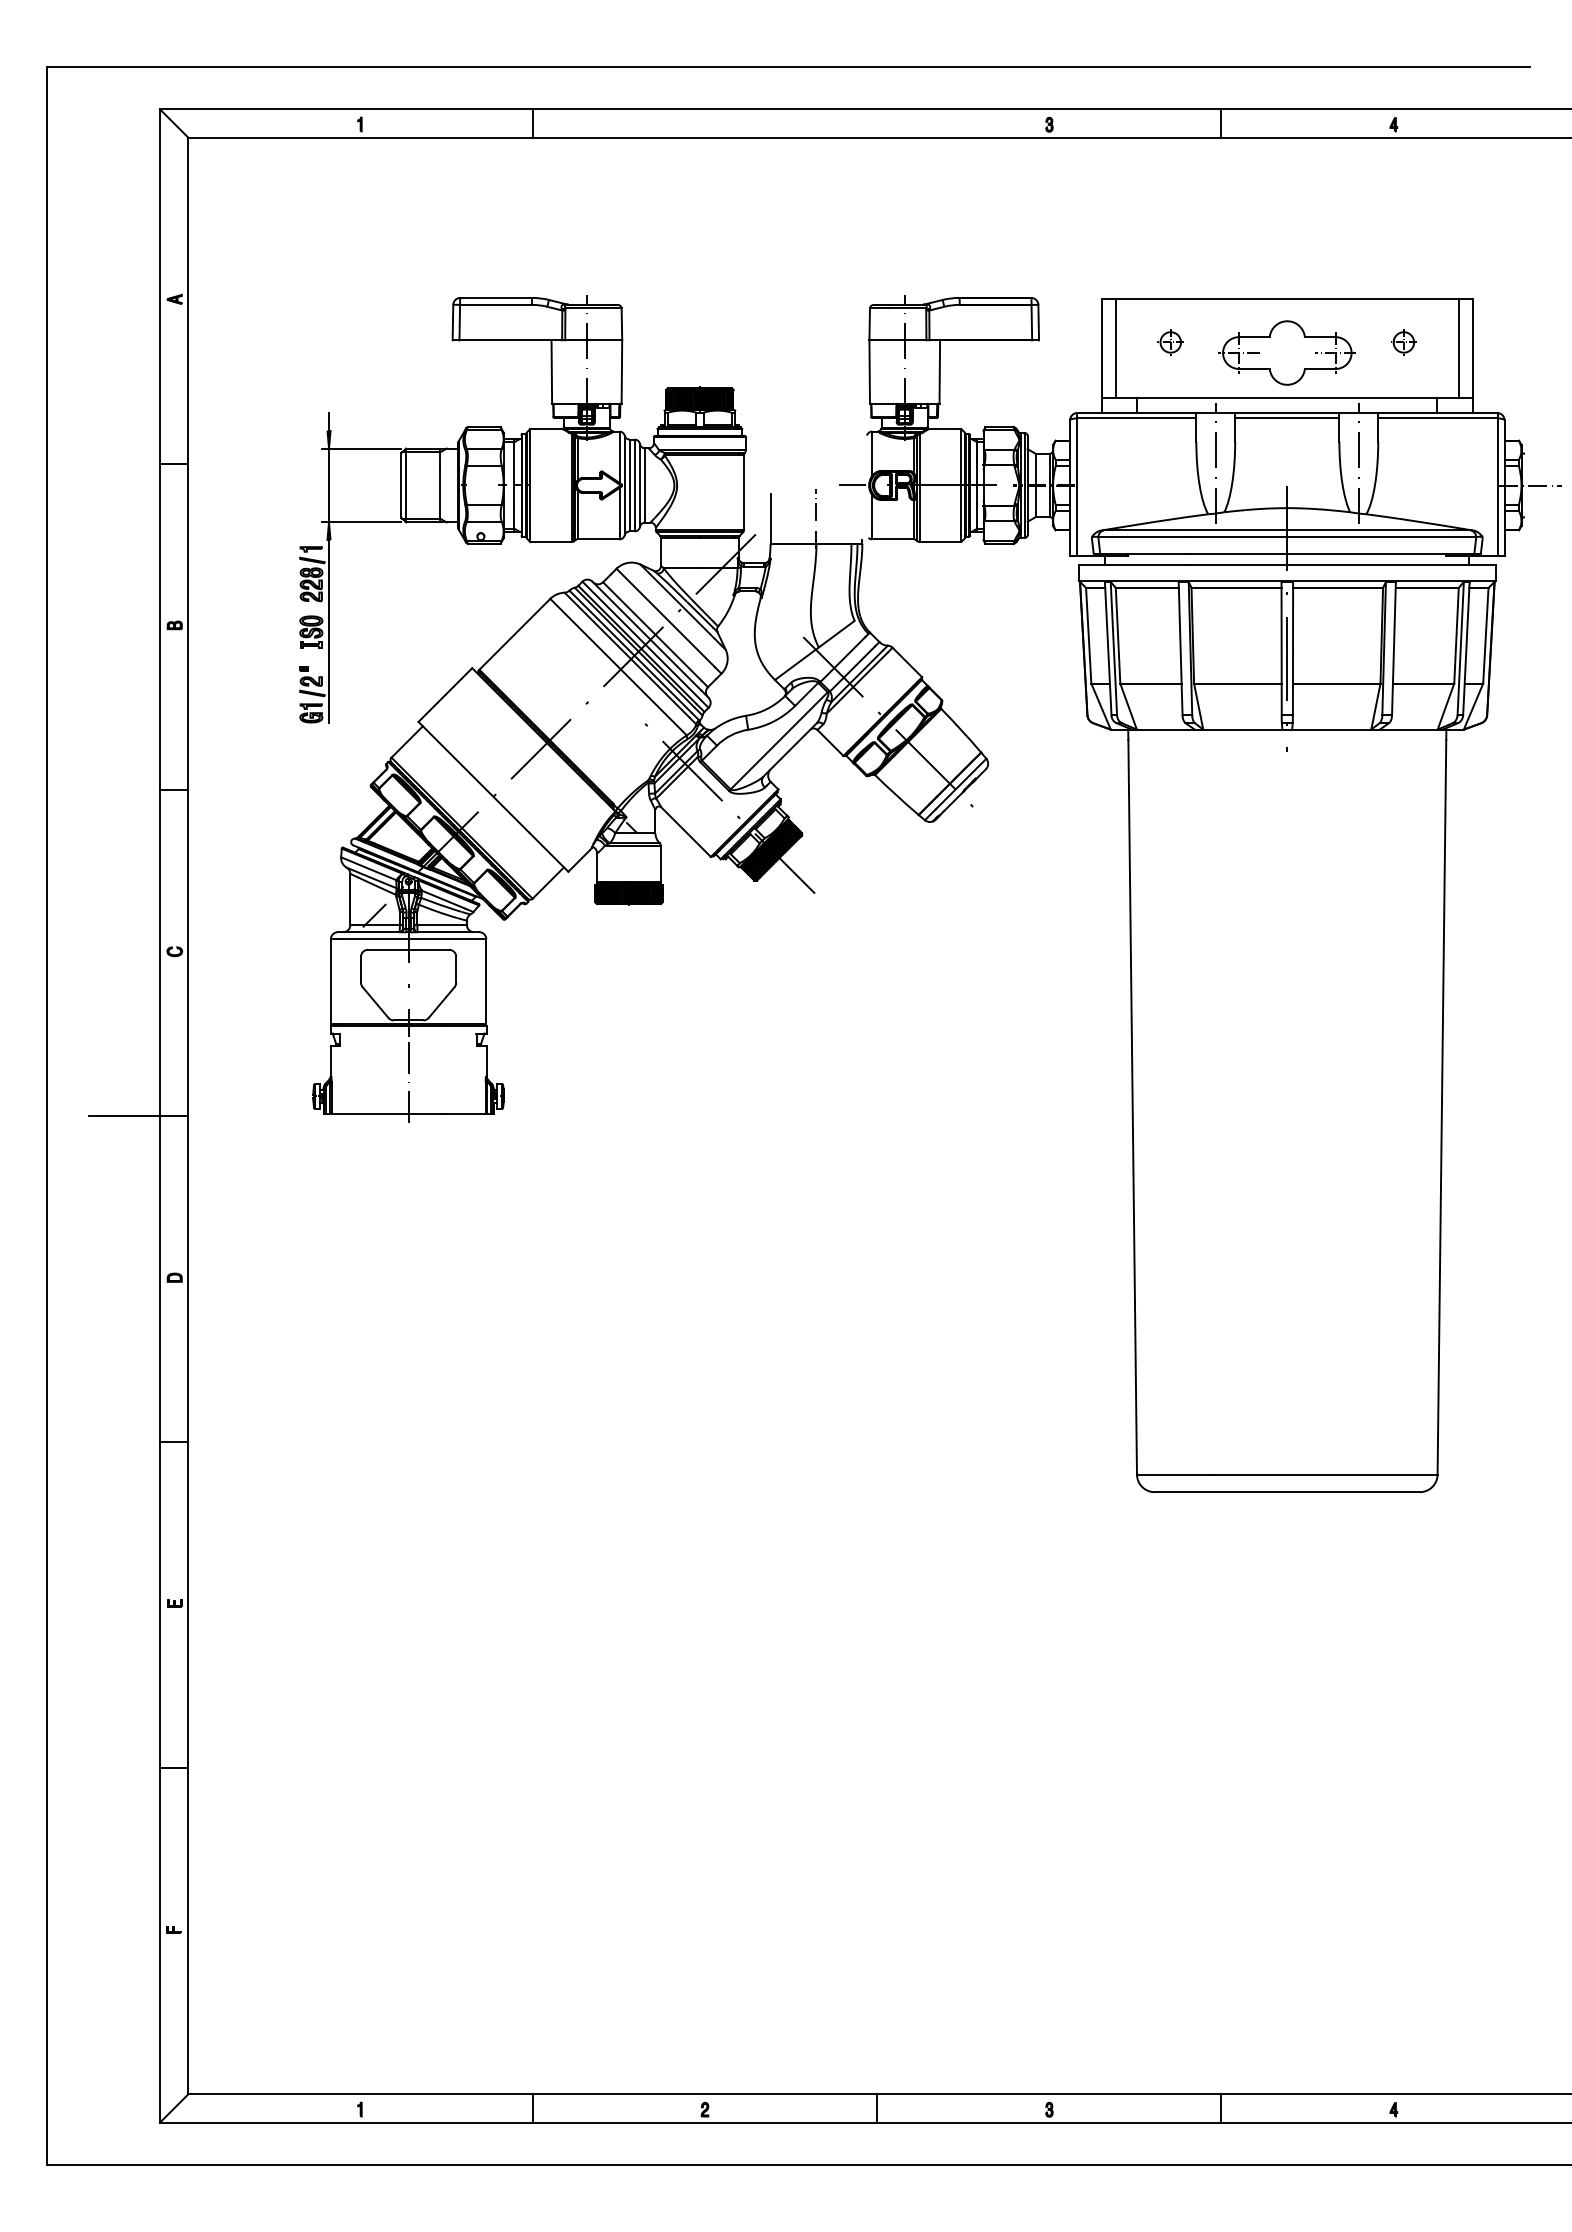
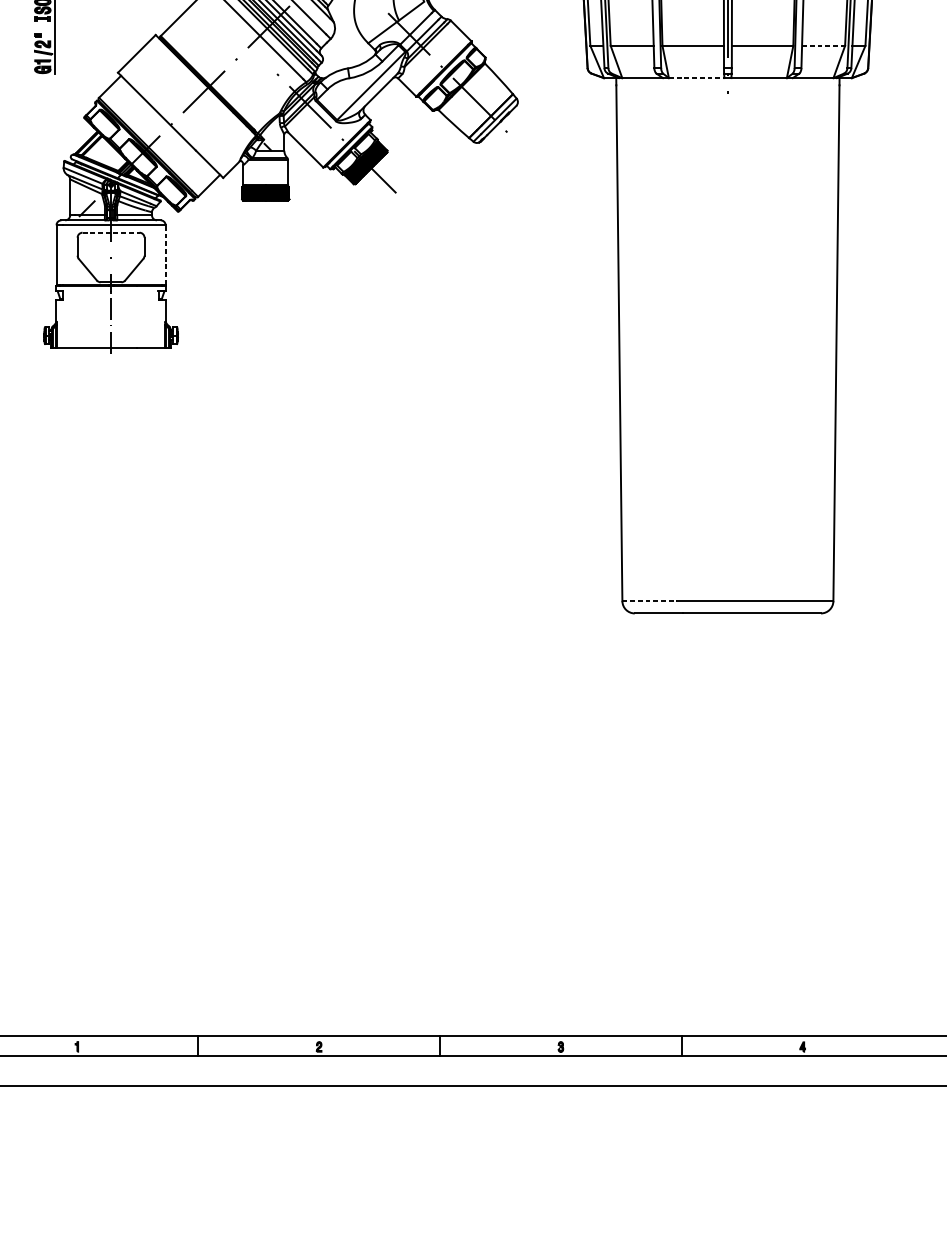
line: (1423, 683) -> (823, 45), solid -> dashed
line: (1242, 729) -> (696, 78), solid -> dashed
line: (408, 949) -> (110, 232), solid -> dashed
line: (486, 981) -> (165, 254), solid -> dashed
line: (1176, 1474) -> (650, 601), solid -> dashed

